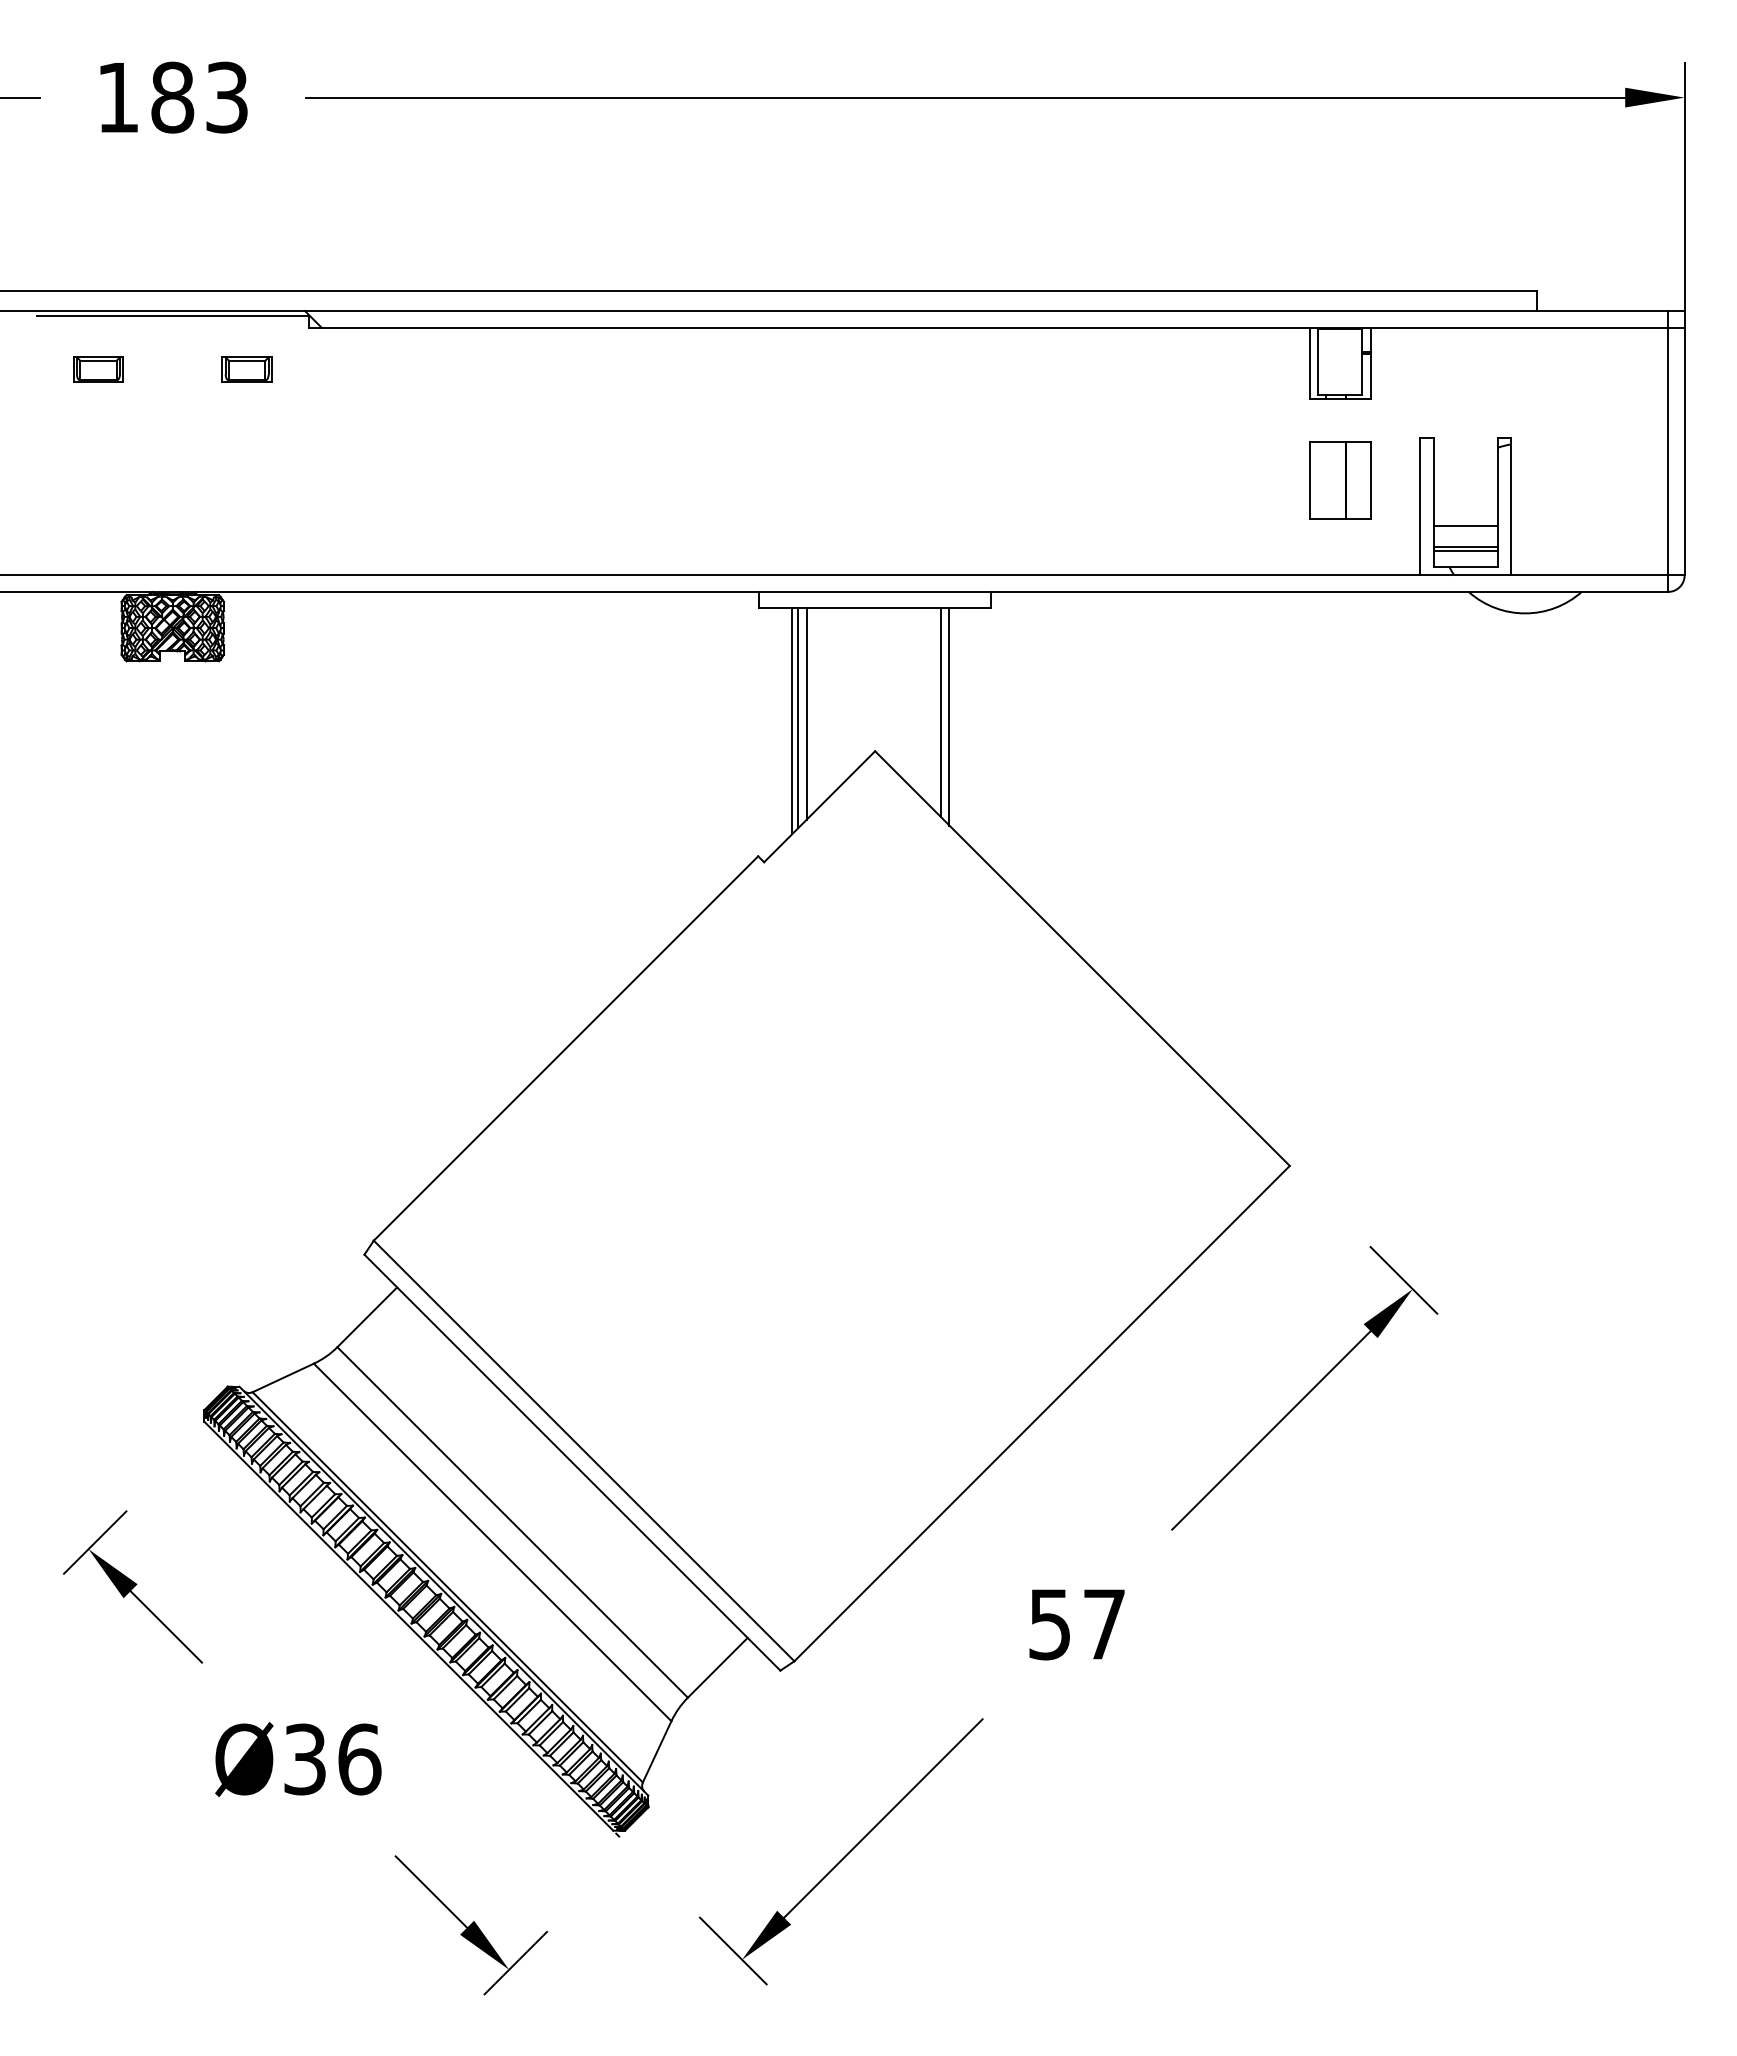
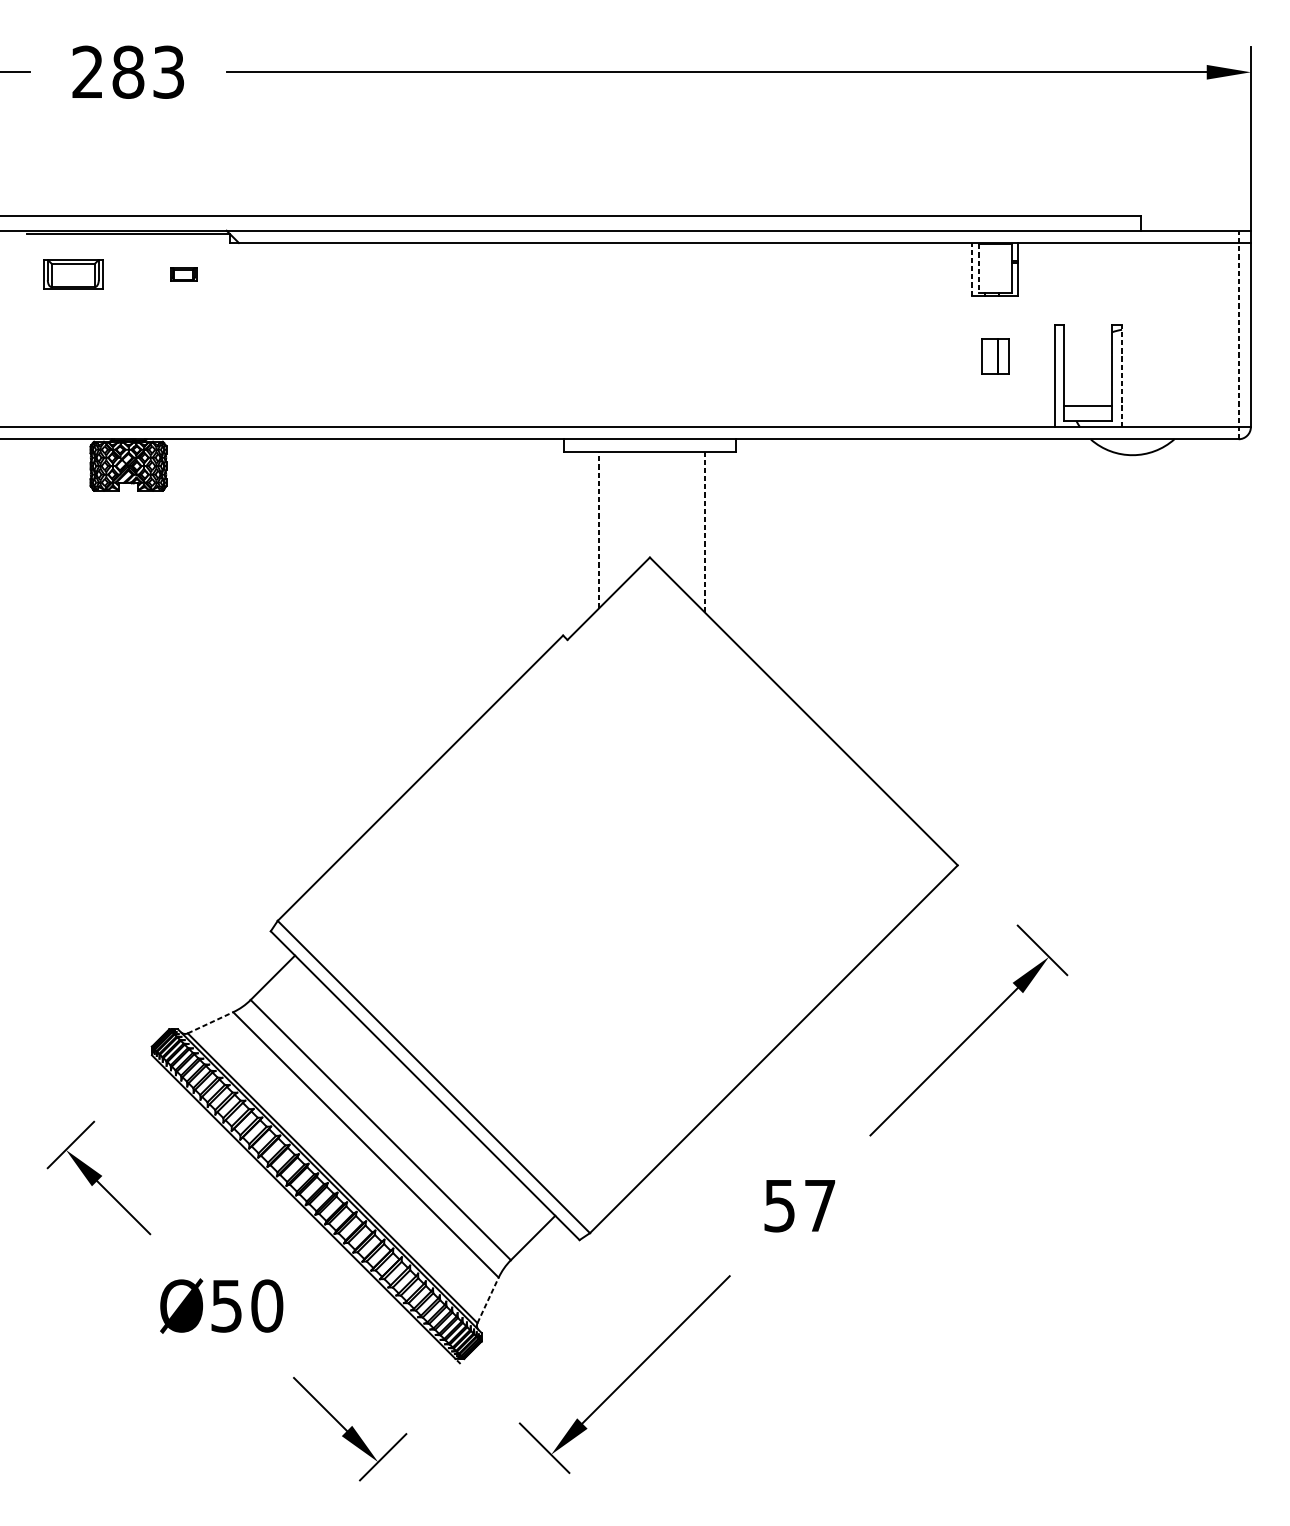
text: (117, 96) -> (87, 71), 183 -> 283
line: (1317, 362) -> (978, 268), solid -> dashed
line: (1309, 363) -> (972, 269), solid -> dashed
part: (98, 369) -> (73, 274), size x1.6
part: (246, 369) -> (183, 274), size x0.7
line: (1668, 451) -> (1238, 335), solid -> dashed
part: (1340, 480) -> (995, 356), size x0.6
line: (1511, 506) -> (1122, 375), solid -> dashed
line: (1465, 525) -> (1088, 389), removed
line: (1465, 550) -> (1088, 408), removed
line: (941, 712) -> (699, 528), removed
line: (806, 714) -> (598, 530), solid -> dashed
line: (949, 716) -> (705, 531), solid -> dashed
line: (798, 717) -> (593, 532), removed
line: (792, 720) -> (588, 534), removed
line: (283, 1377) -> (210, 1022), solid -> dashed
line: (657, 1751) -> (488, 1300), solid -> dashed
text: (332, 1759) -> (247, 1306), Ø36 -> Ø50

